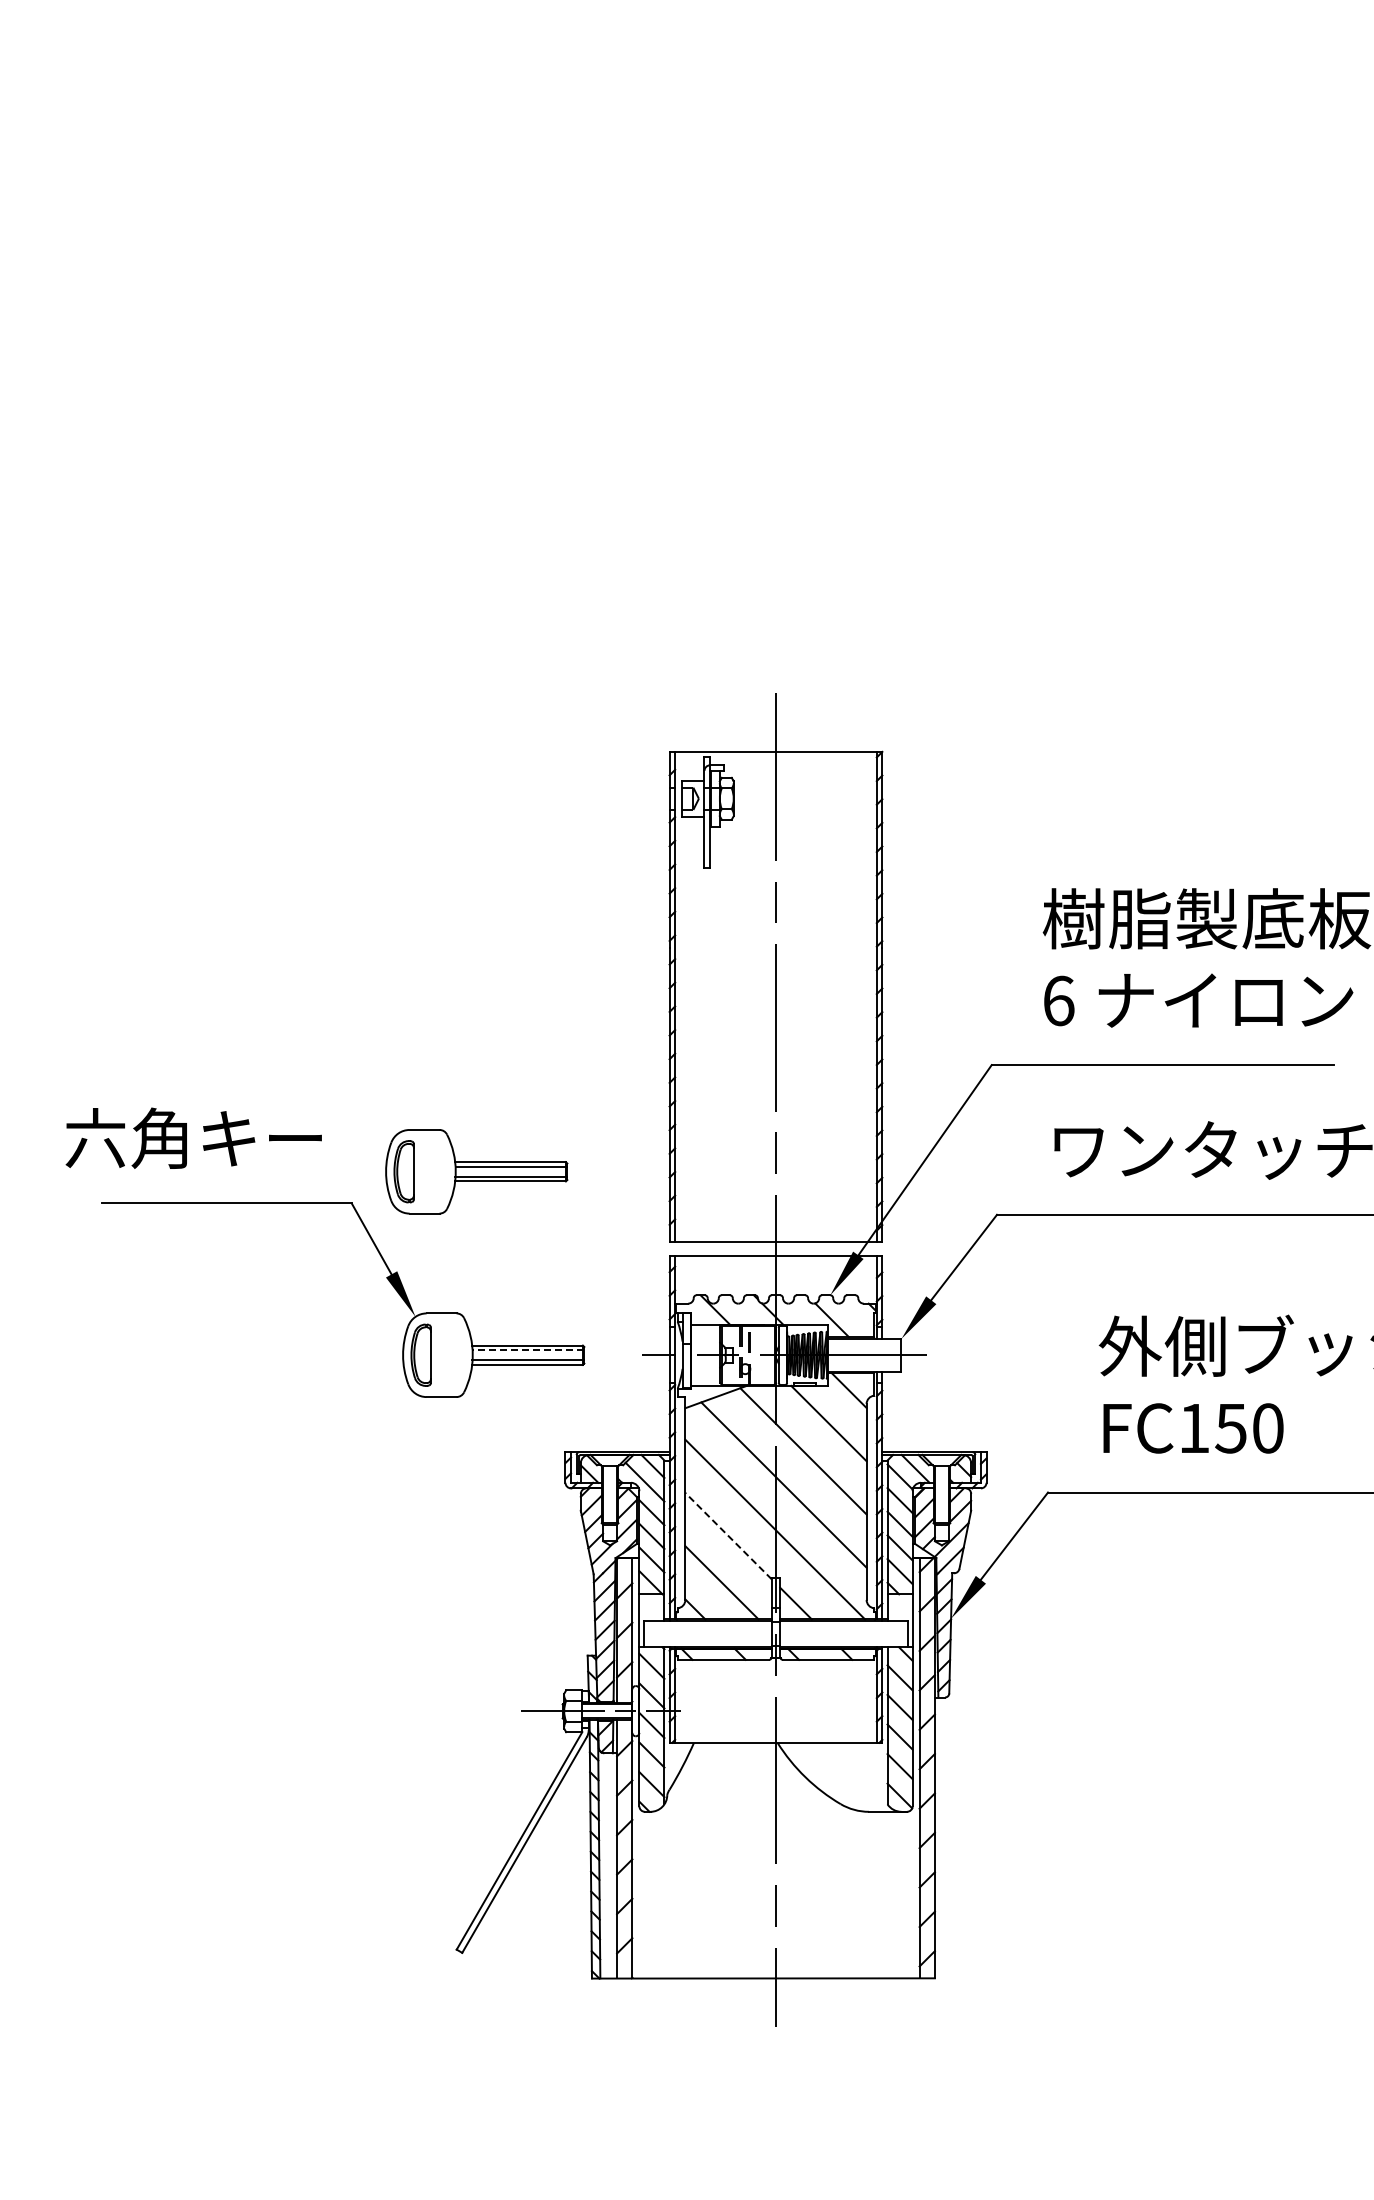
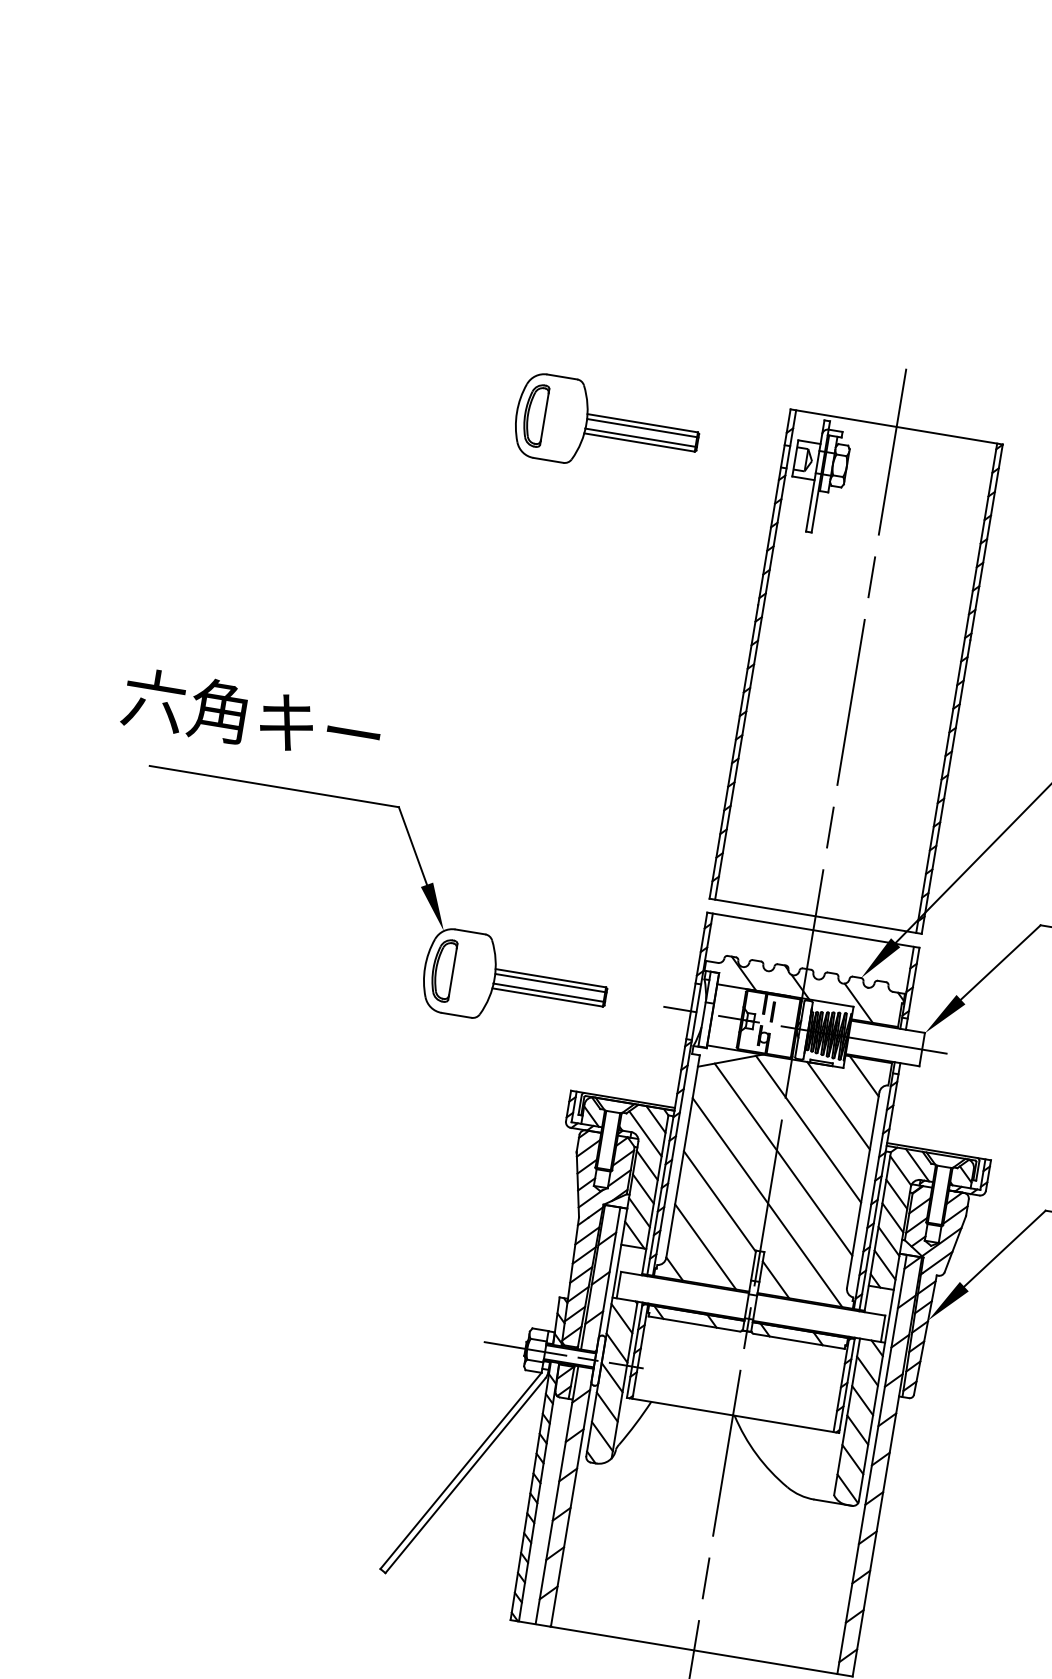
part: (476, 1171) -> (607, 426), moved
line: (528, 1350) -> (550, 983), dashed -> solid
line: (728, 1535) -> (719, 1200), dashed -> solid

